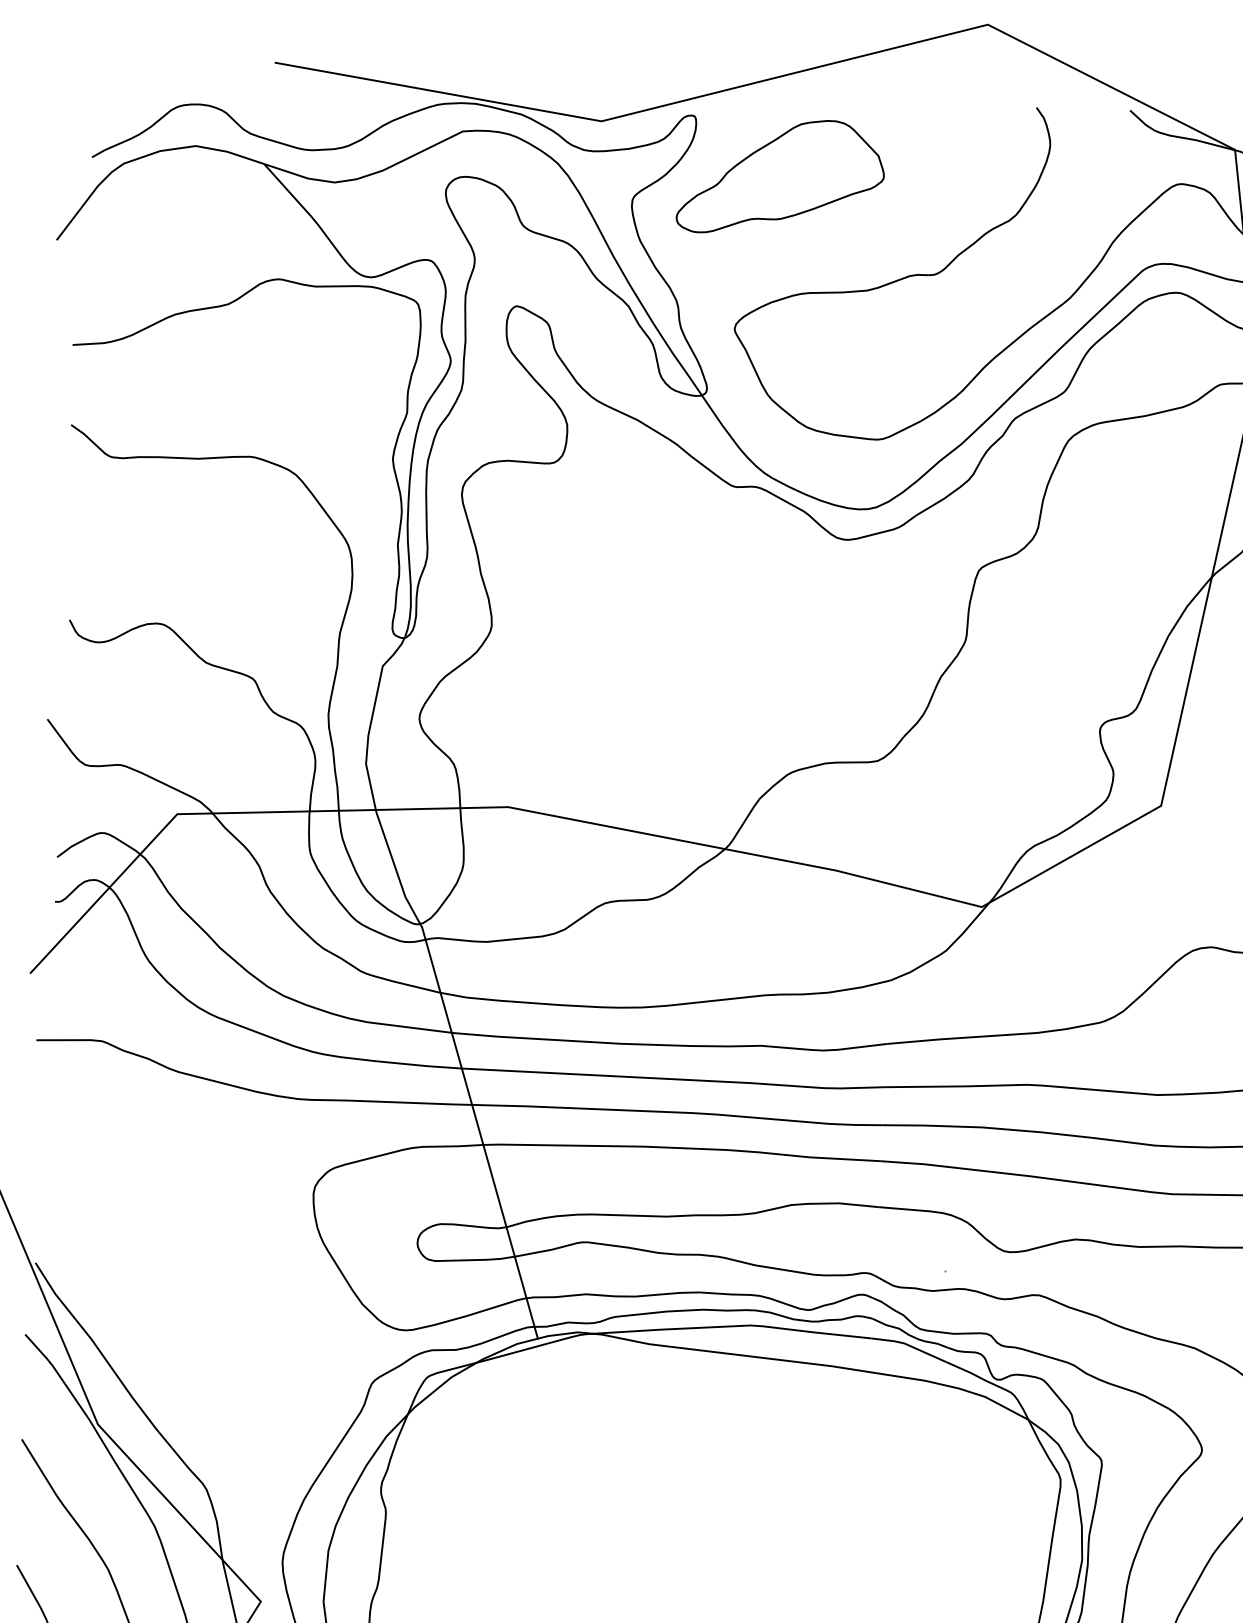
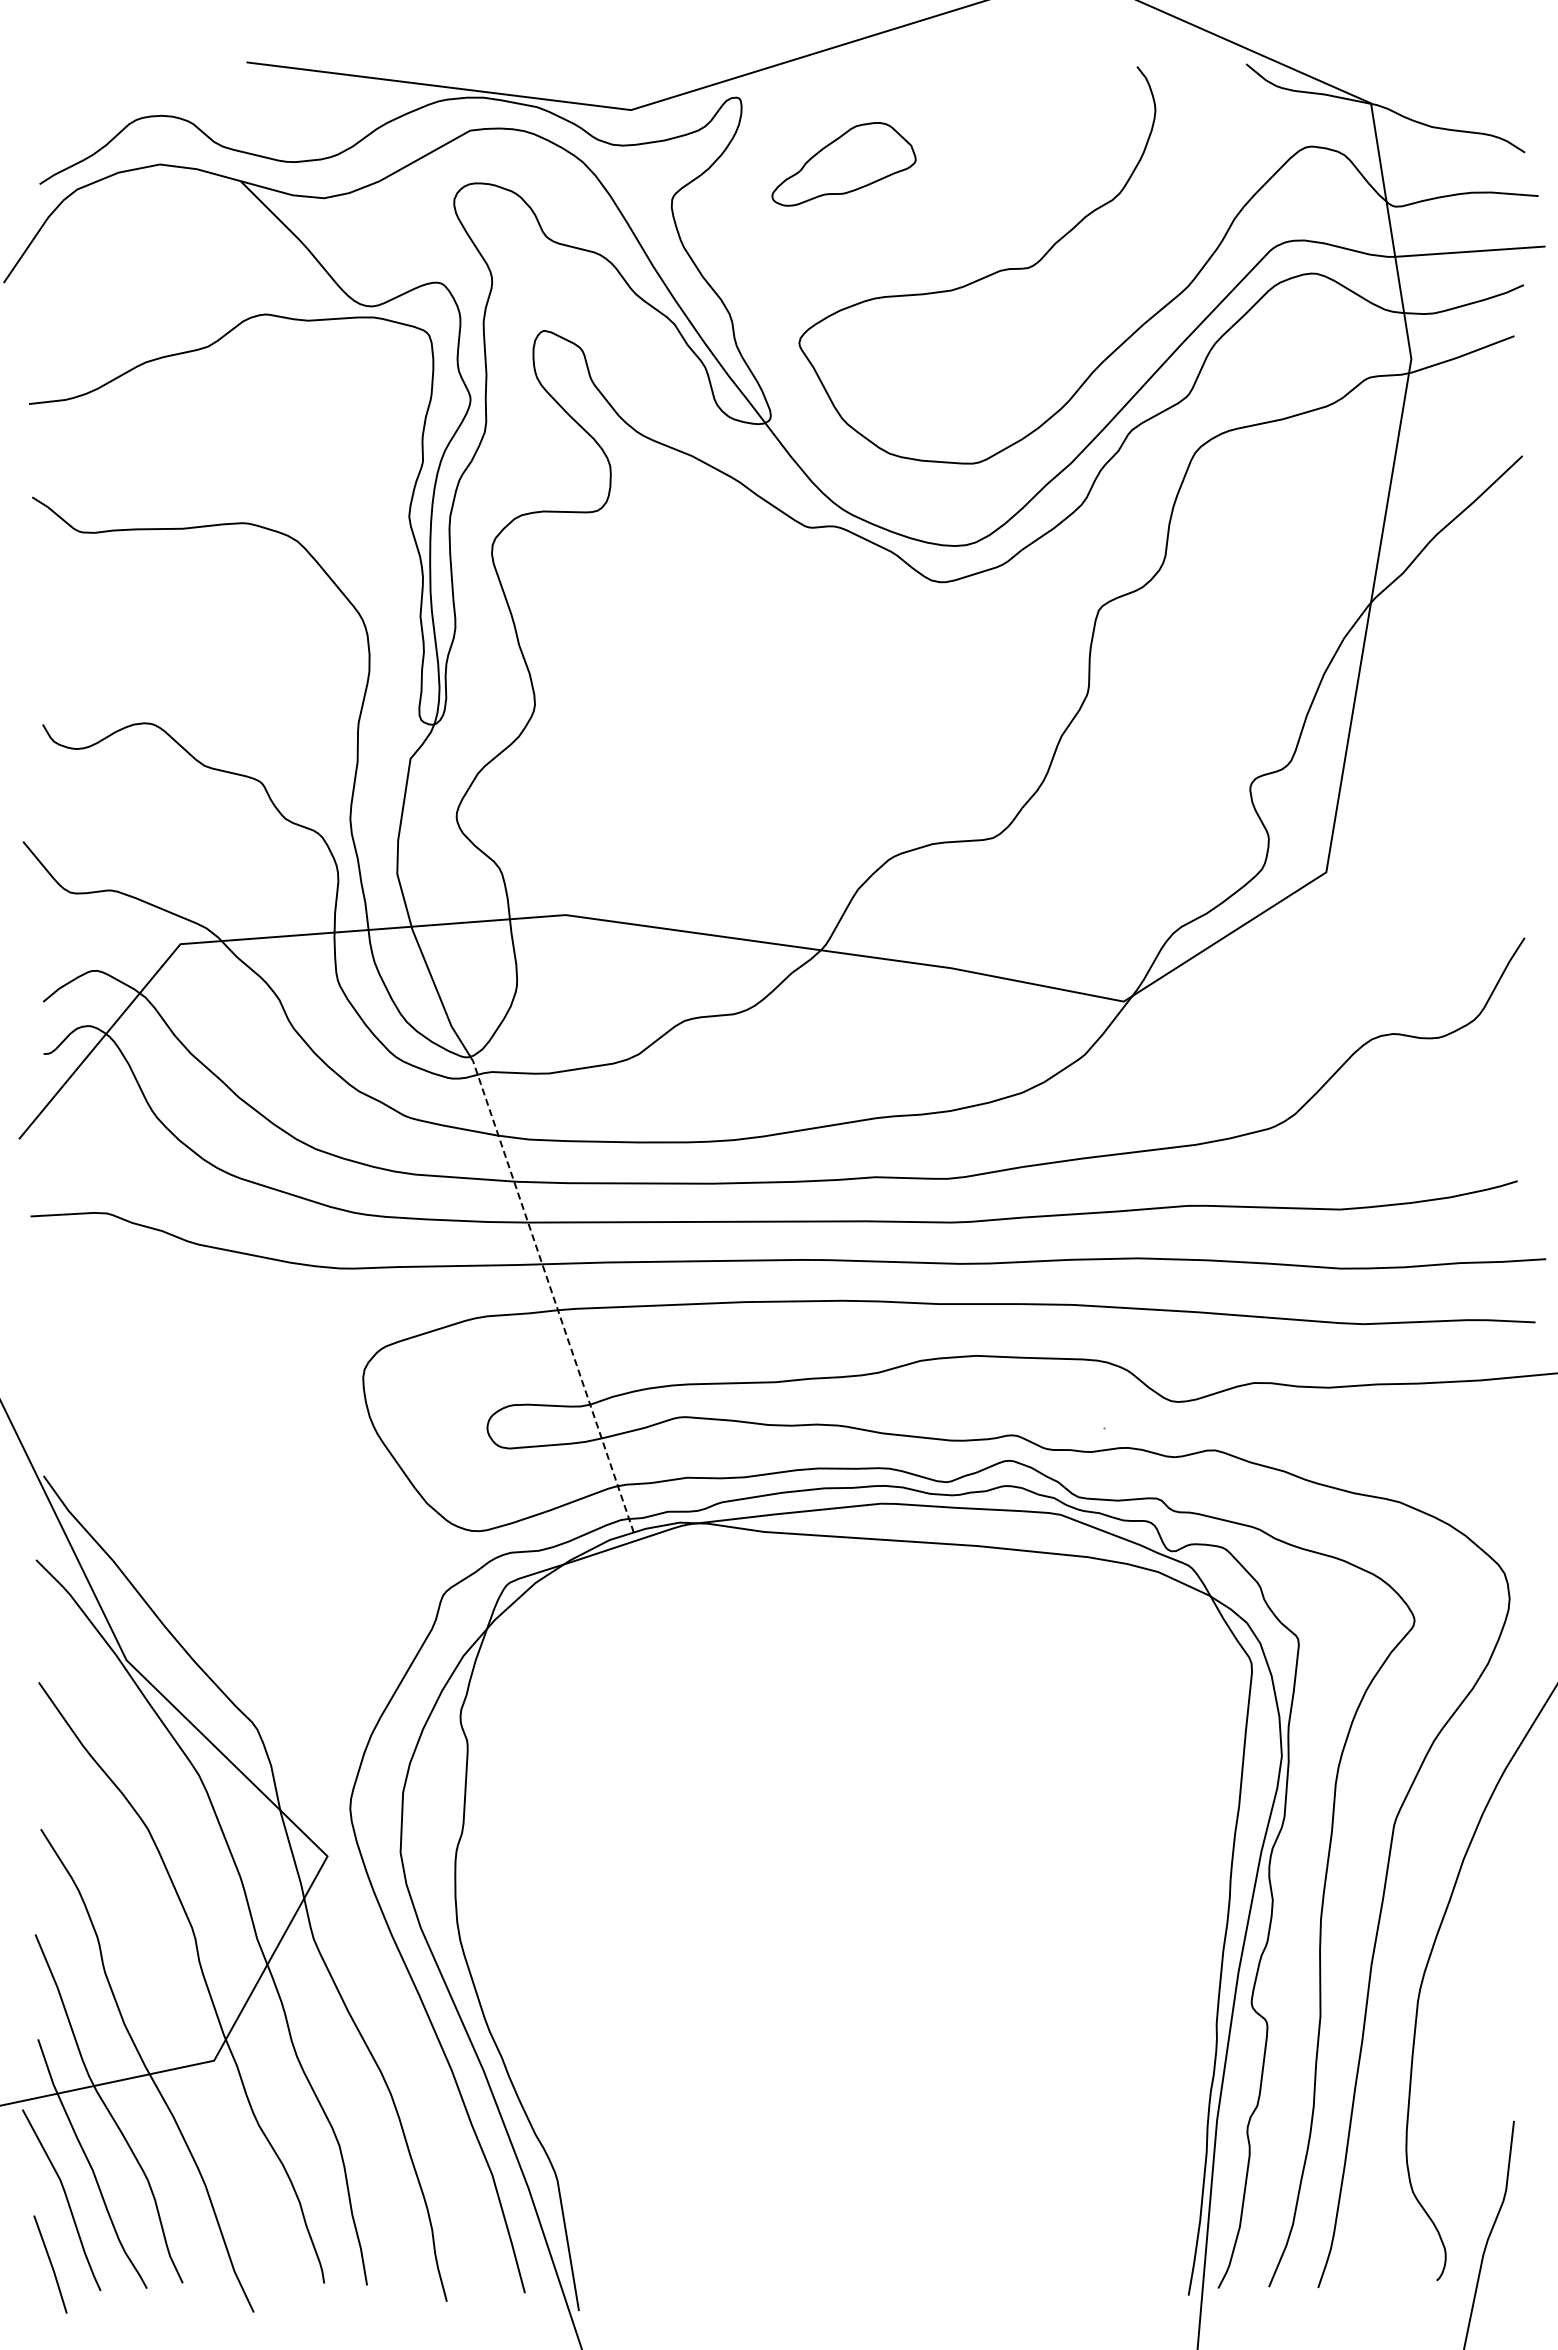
part: (780, 177) -> (843, 164), size x0.6
line: (480, 1132) -> (553, 1296), solid -> dashed

